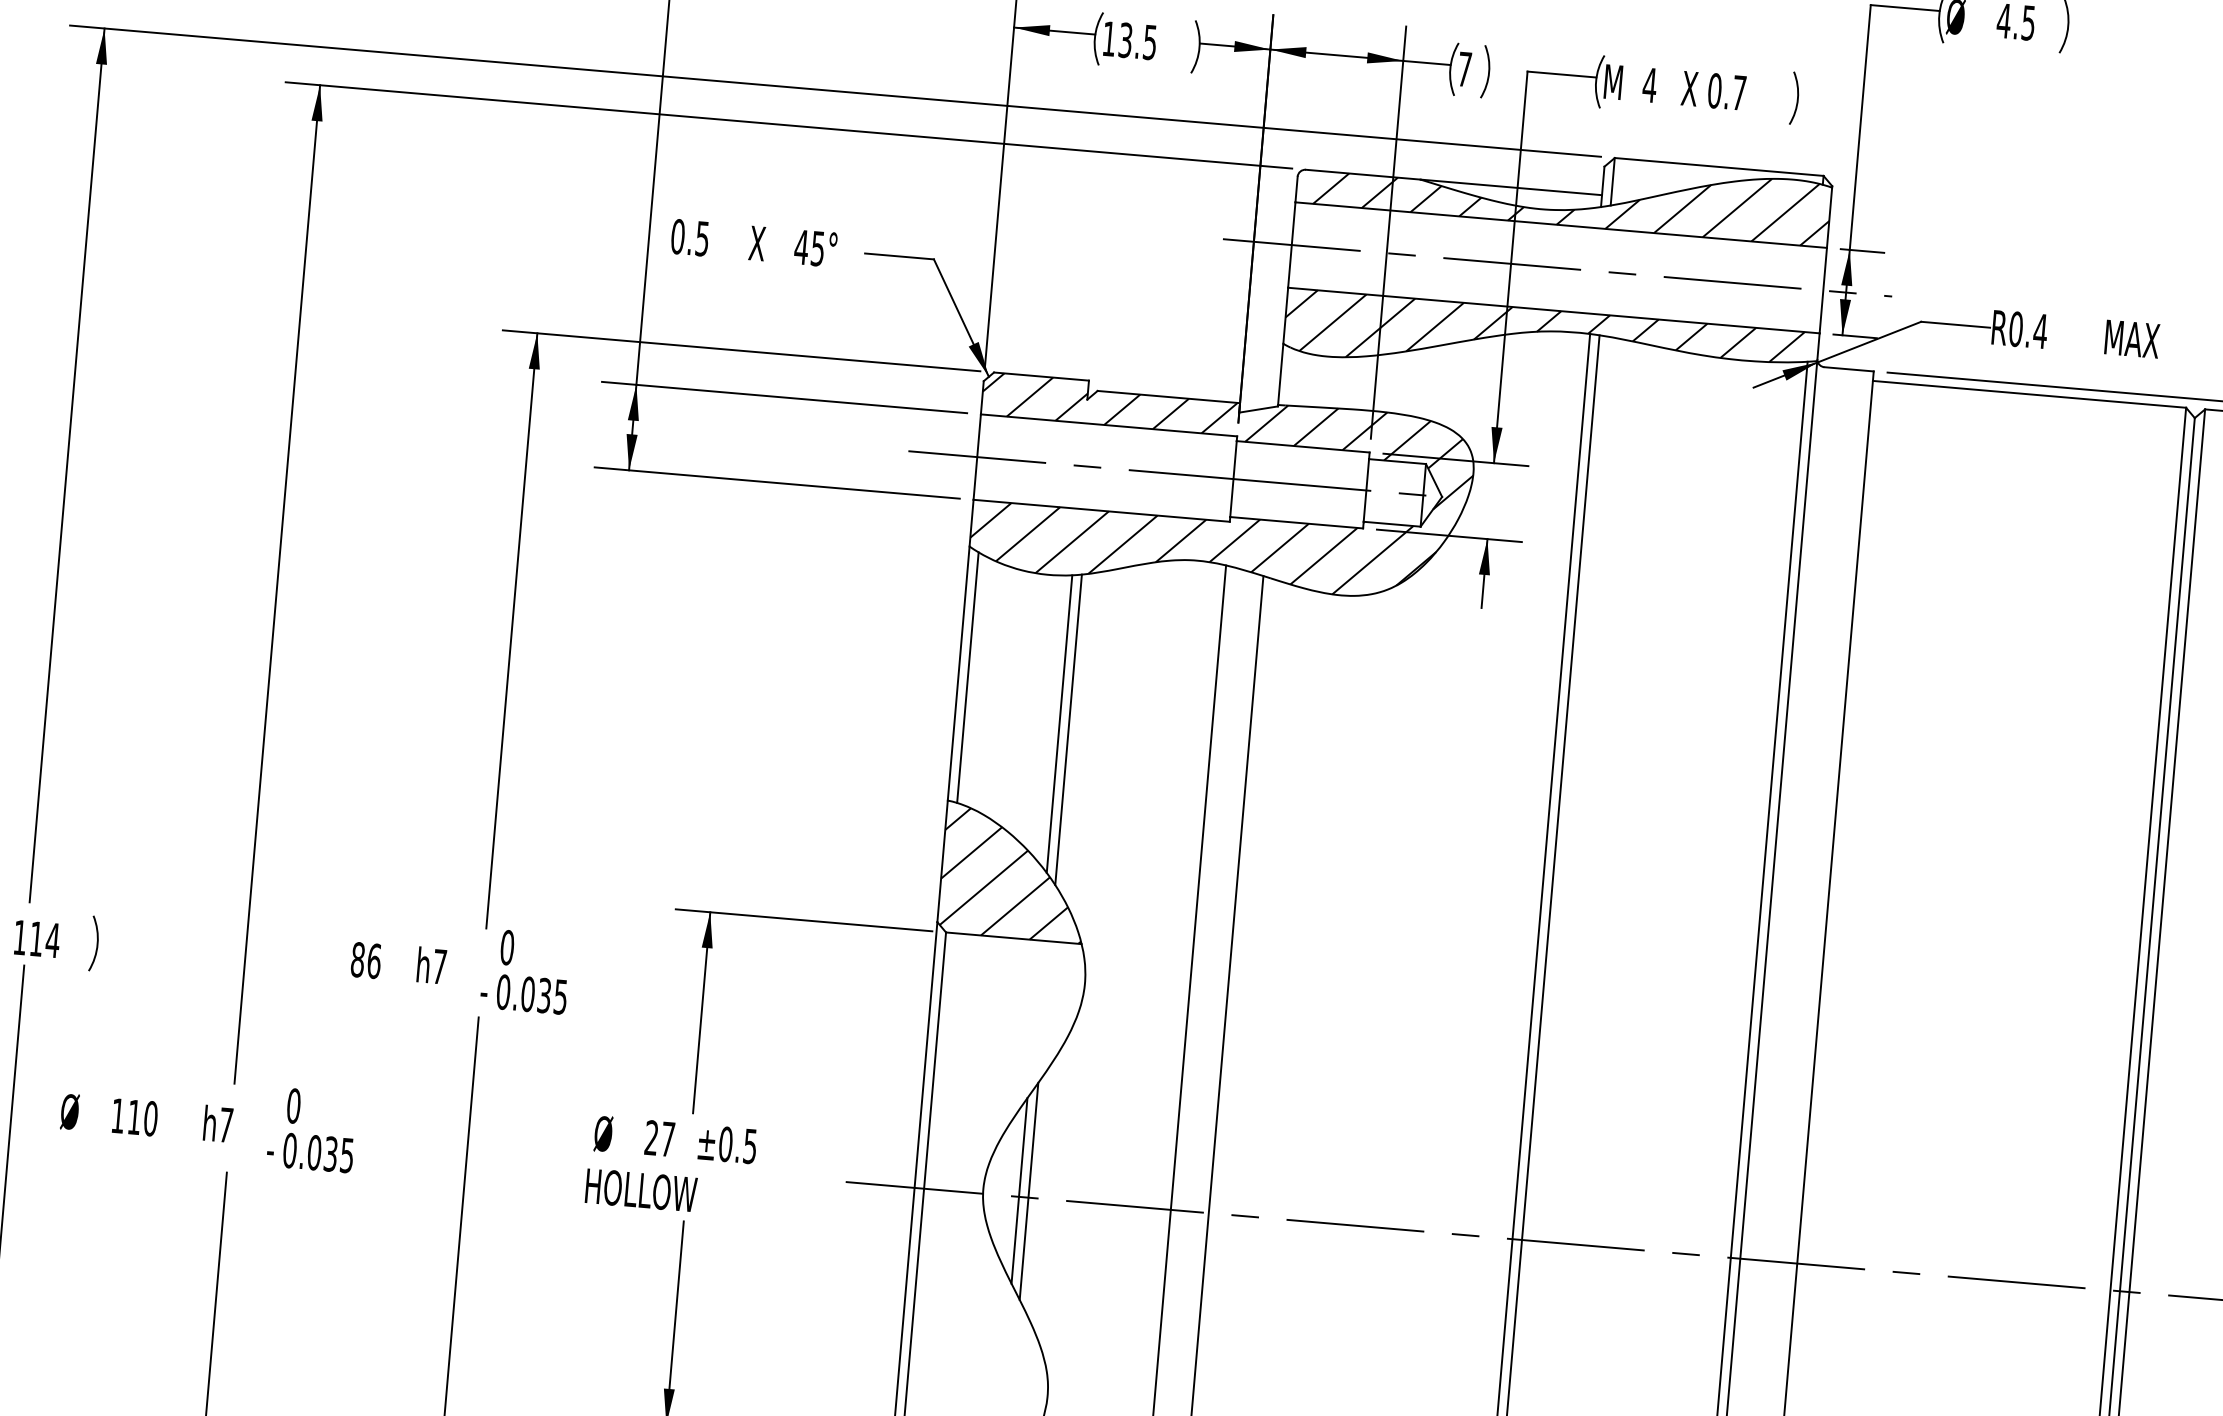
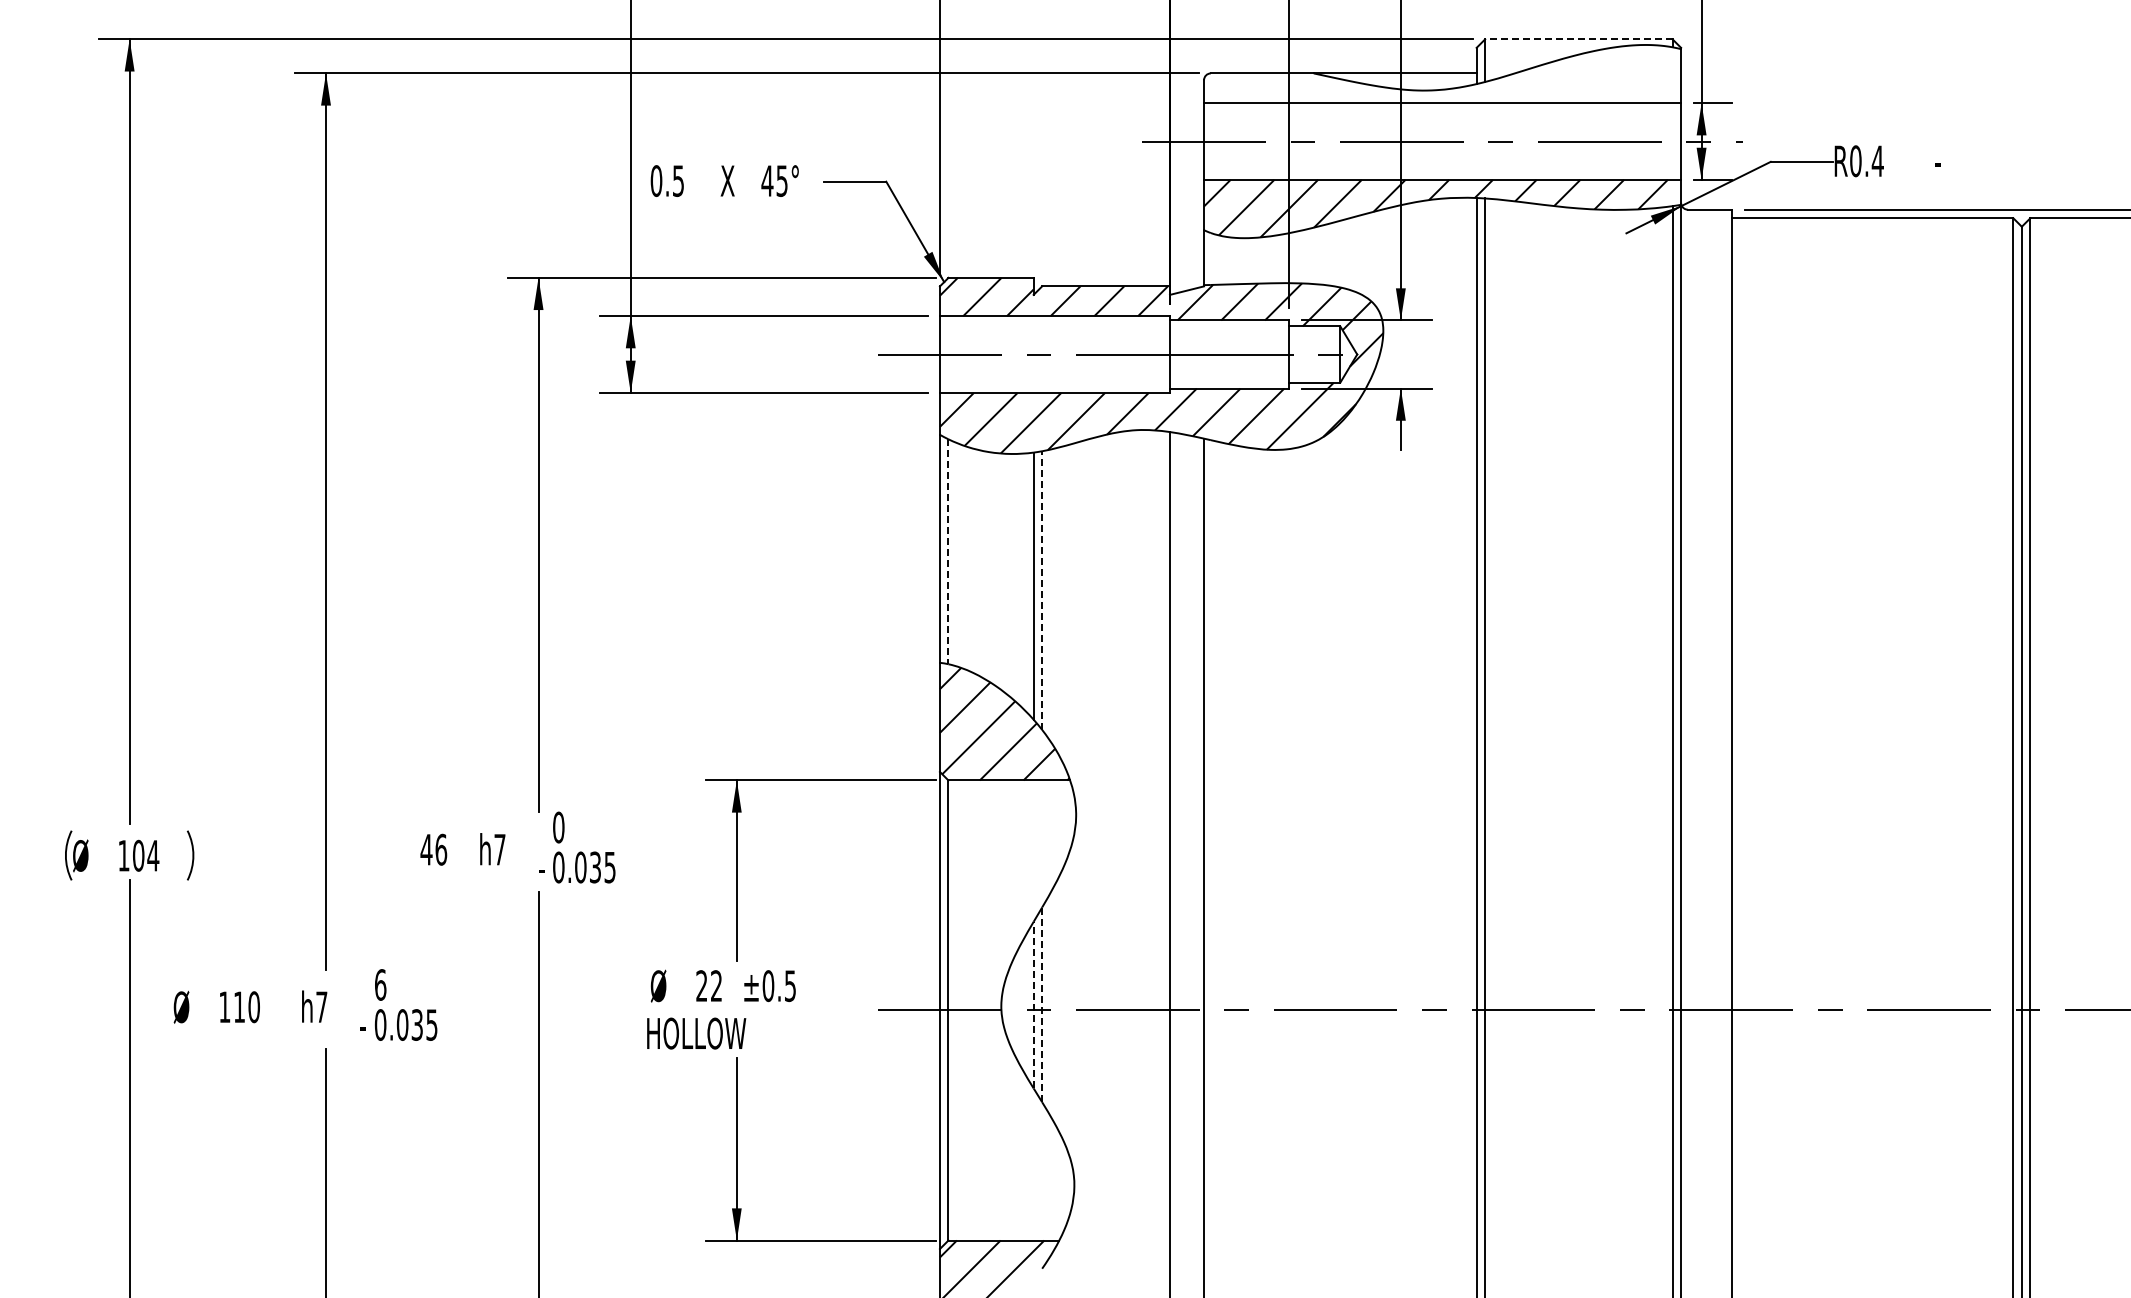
line: (1718, 167) -> (1578, 39), solid -> dashed
hatch: (1572, 193) -> (1450, 74), removed
text: (2131, 338) -> (1959, 160), MAX -> -
line: (967, 678) -> (948, 552), solid -> dashed
line: (1068, 729) -> (1042, 590), solid -> dashed
text: (36, 938) -> (138, 855), 114 -> 104
text: (357, 959) -> (426, 849), 86 -> 46
text: (293, 1105) -> (380, 984), 0 -> 6
text: (668, 1138) -> (716, 985), 27 -> 22
line: (1019, 1190) -> (1033, 1004), solid -> dashed
line: (1029, 1191) -> (1042, 1004), solid -> dashed

